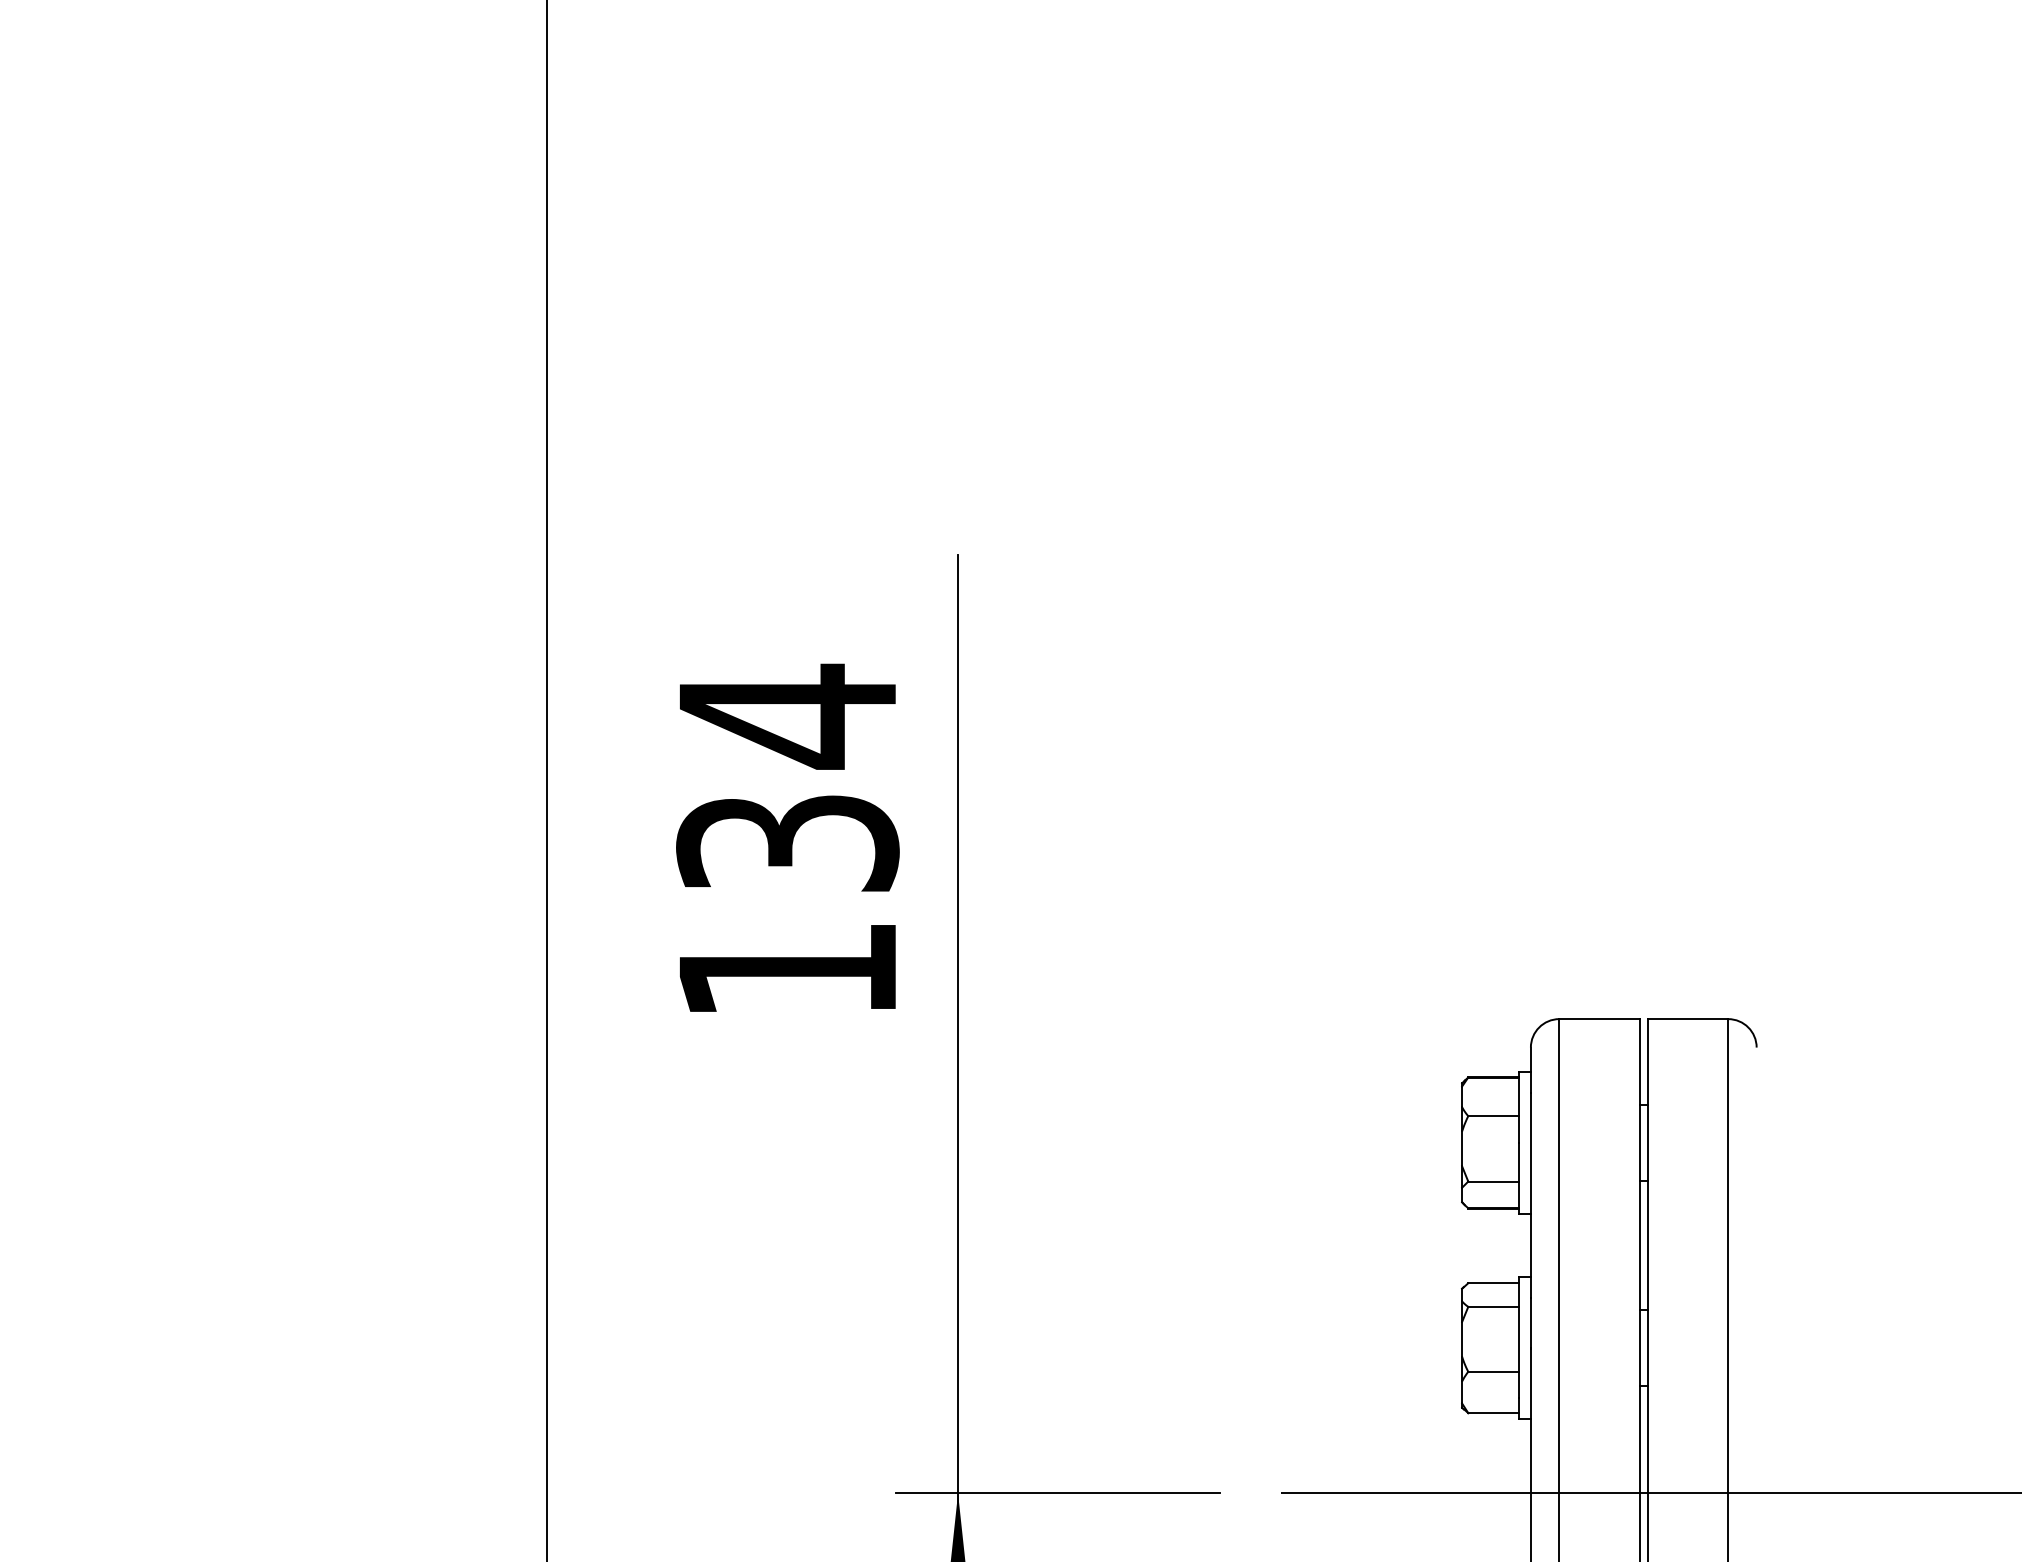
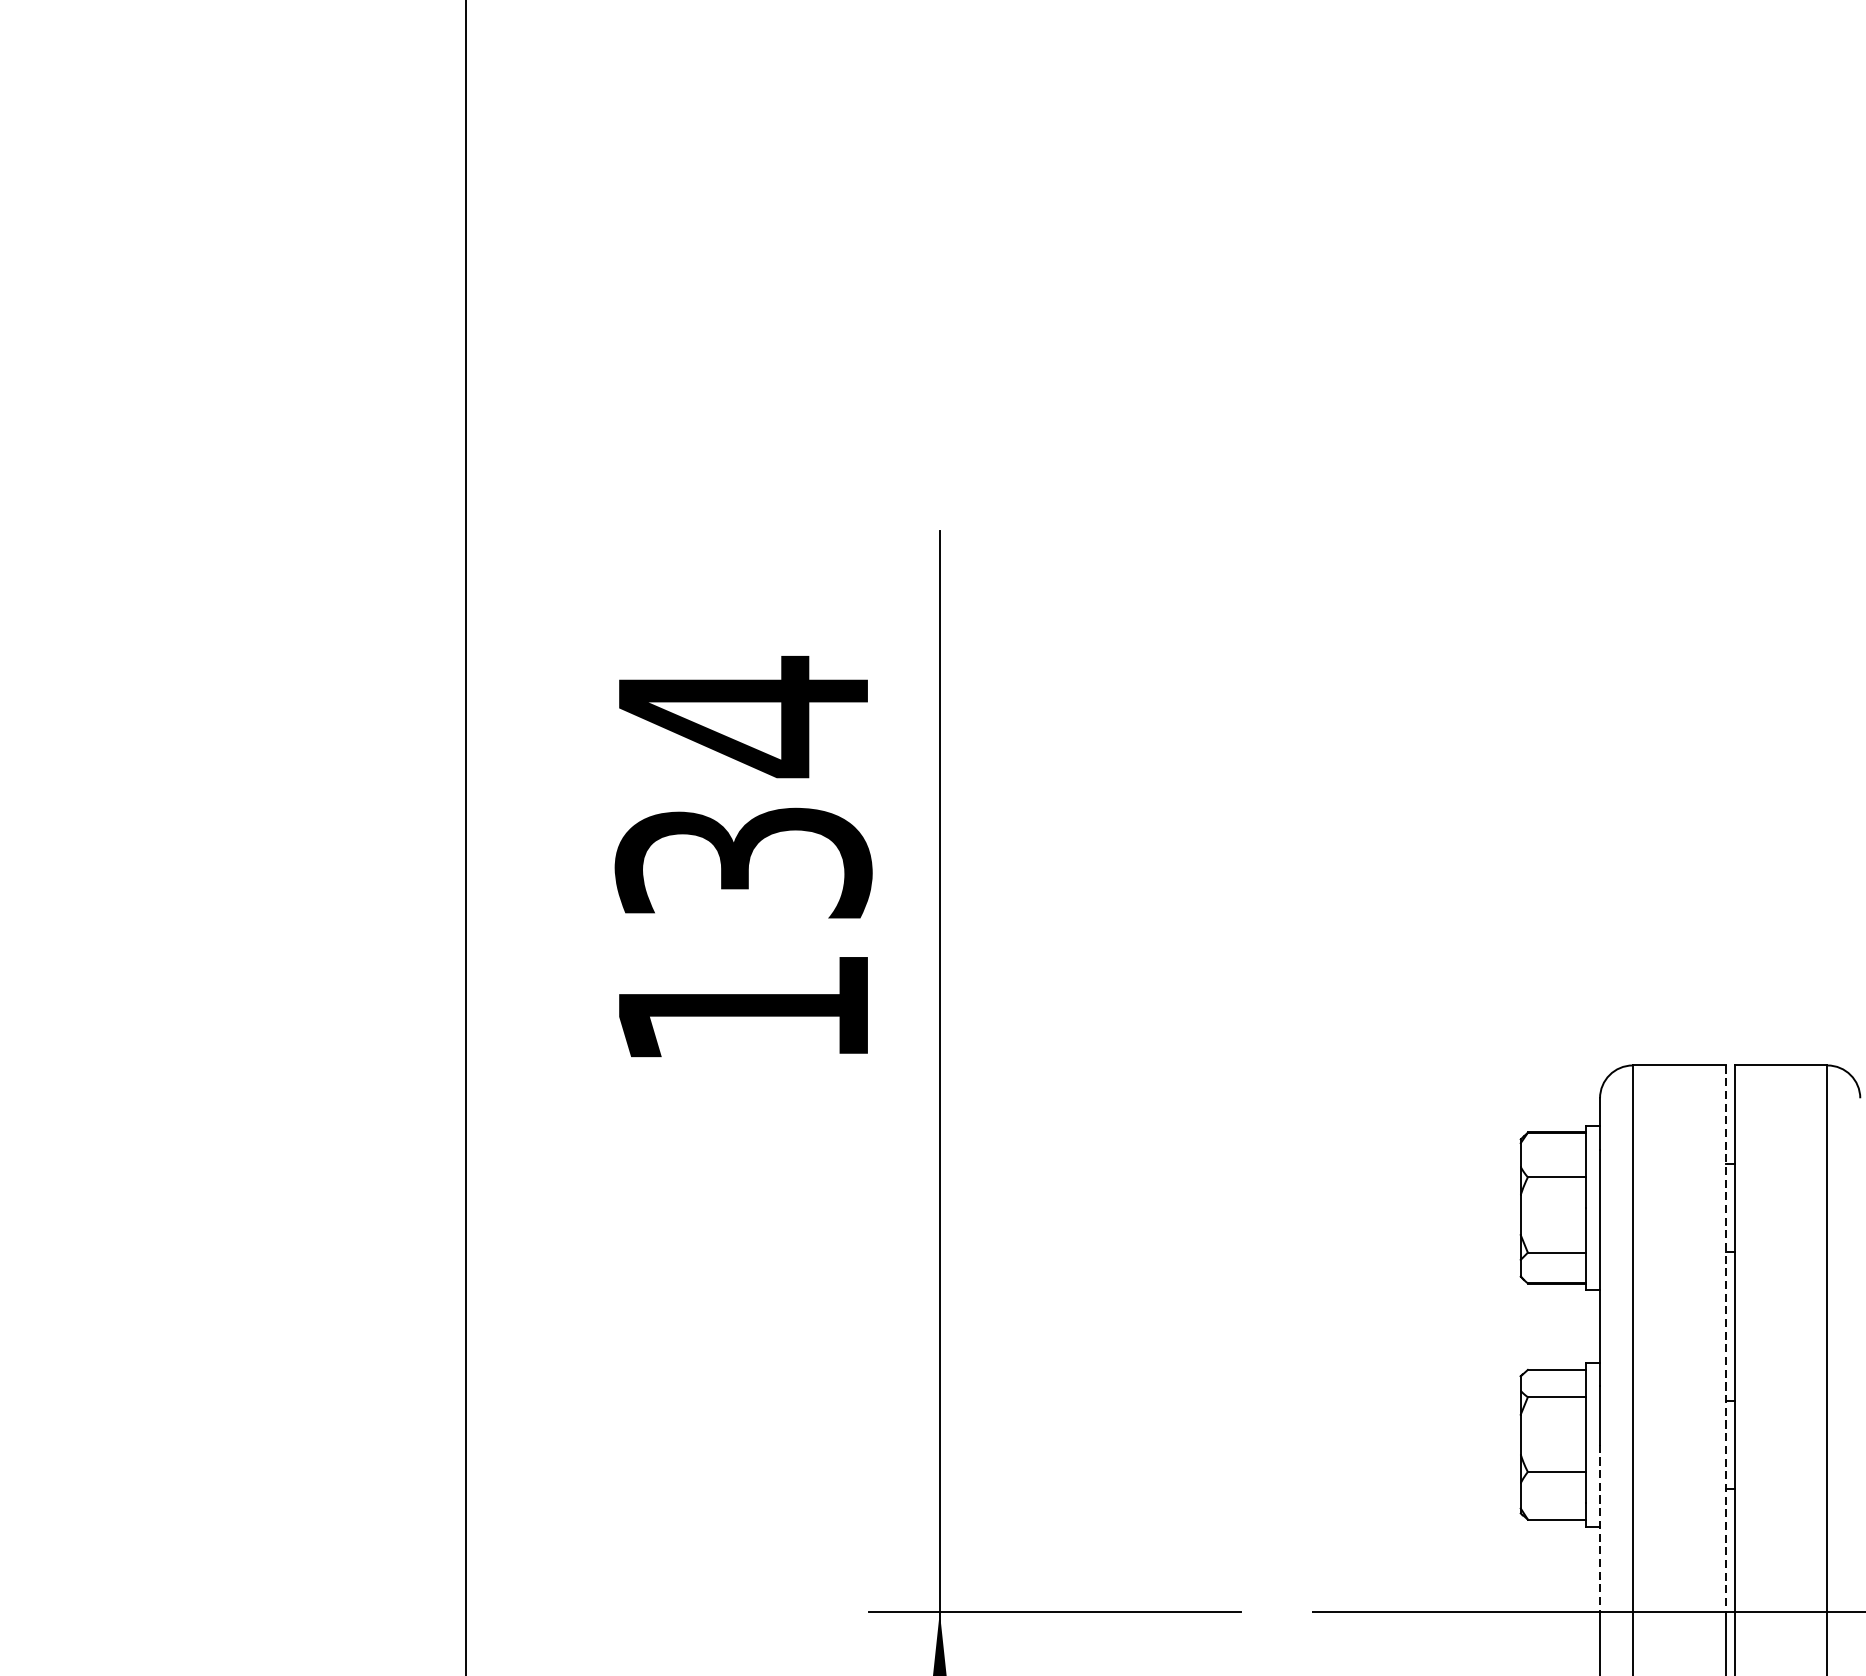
line: (1639, 1256) -> (1725, 1339), solid -> dashed
line: (1530, 1420) -> (1599, 1528), solid -> dashed

